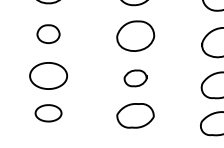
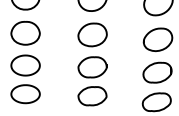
part: (48, 34) -> (25, 33), size x1.67
part: (135, 78) -> (92, 67), size x1.67
part: (48, 113) -> (25, 94), size x1.43

